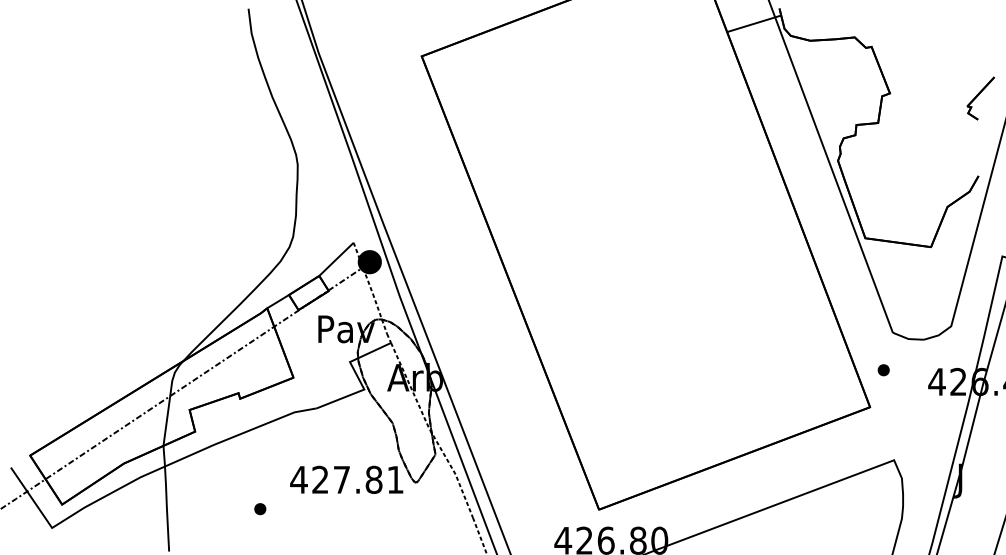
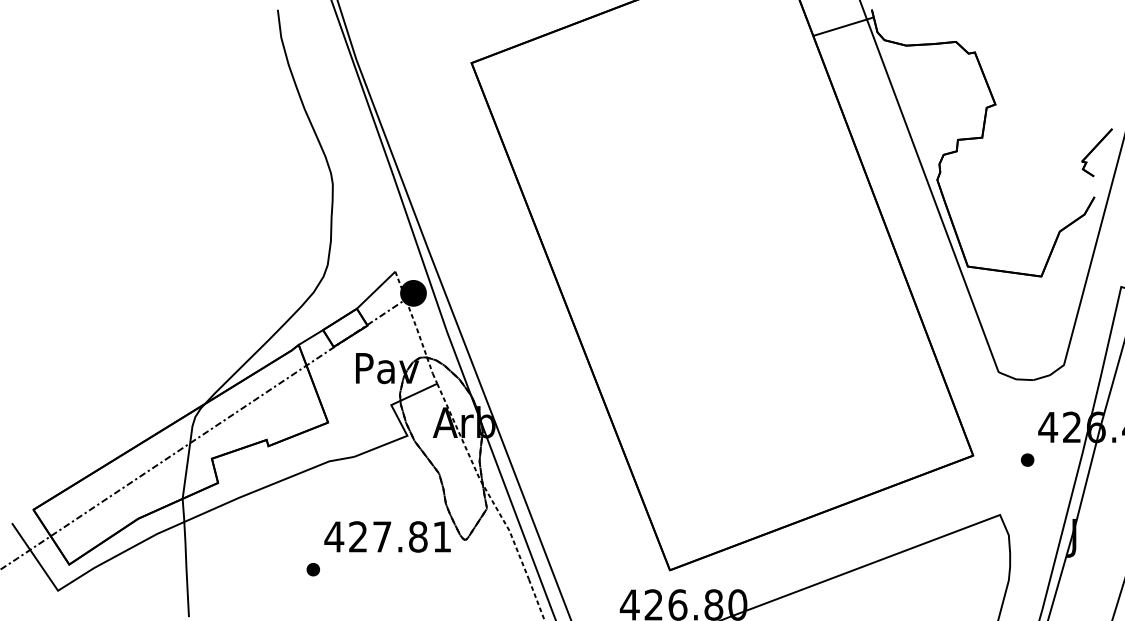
part: (980, 98) -> (1096, 152), moved
part: (883, 370) -> (1027, 460), moved
part: (260, 509) -> (313, 570), moved

